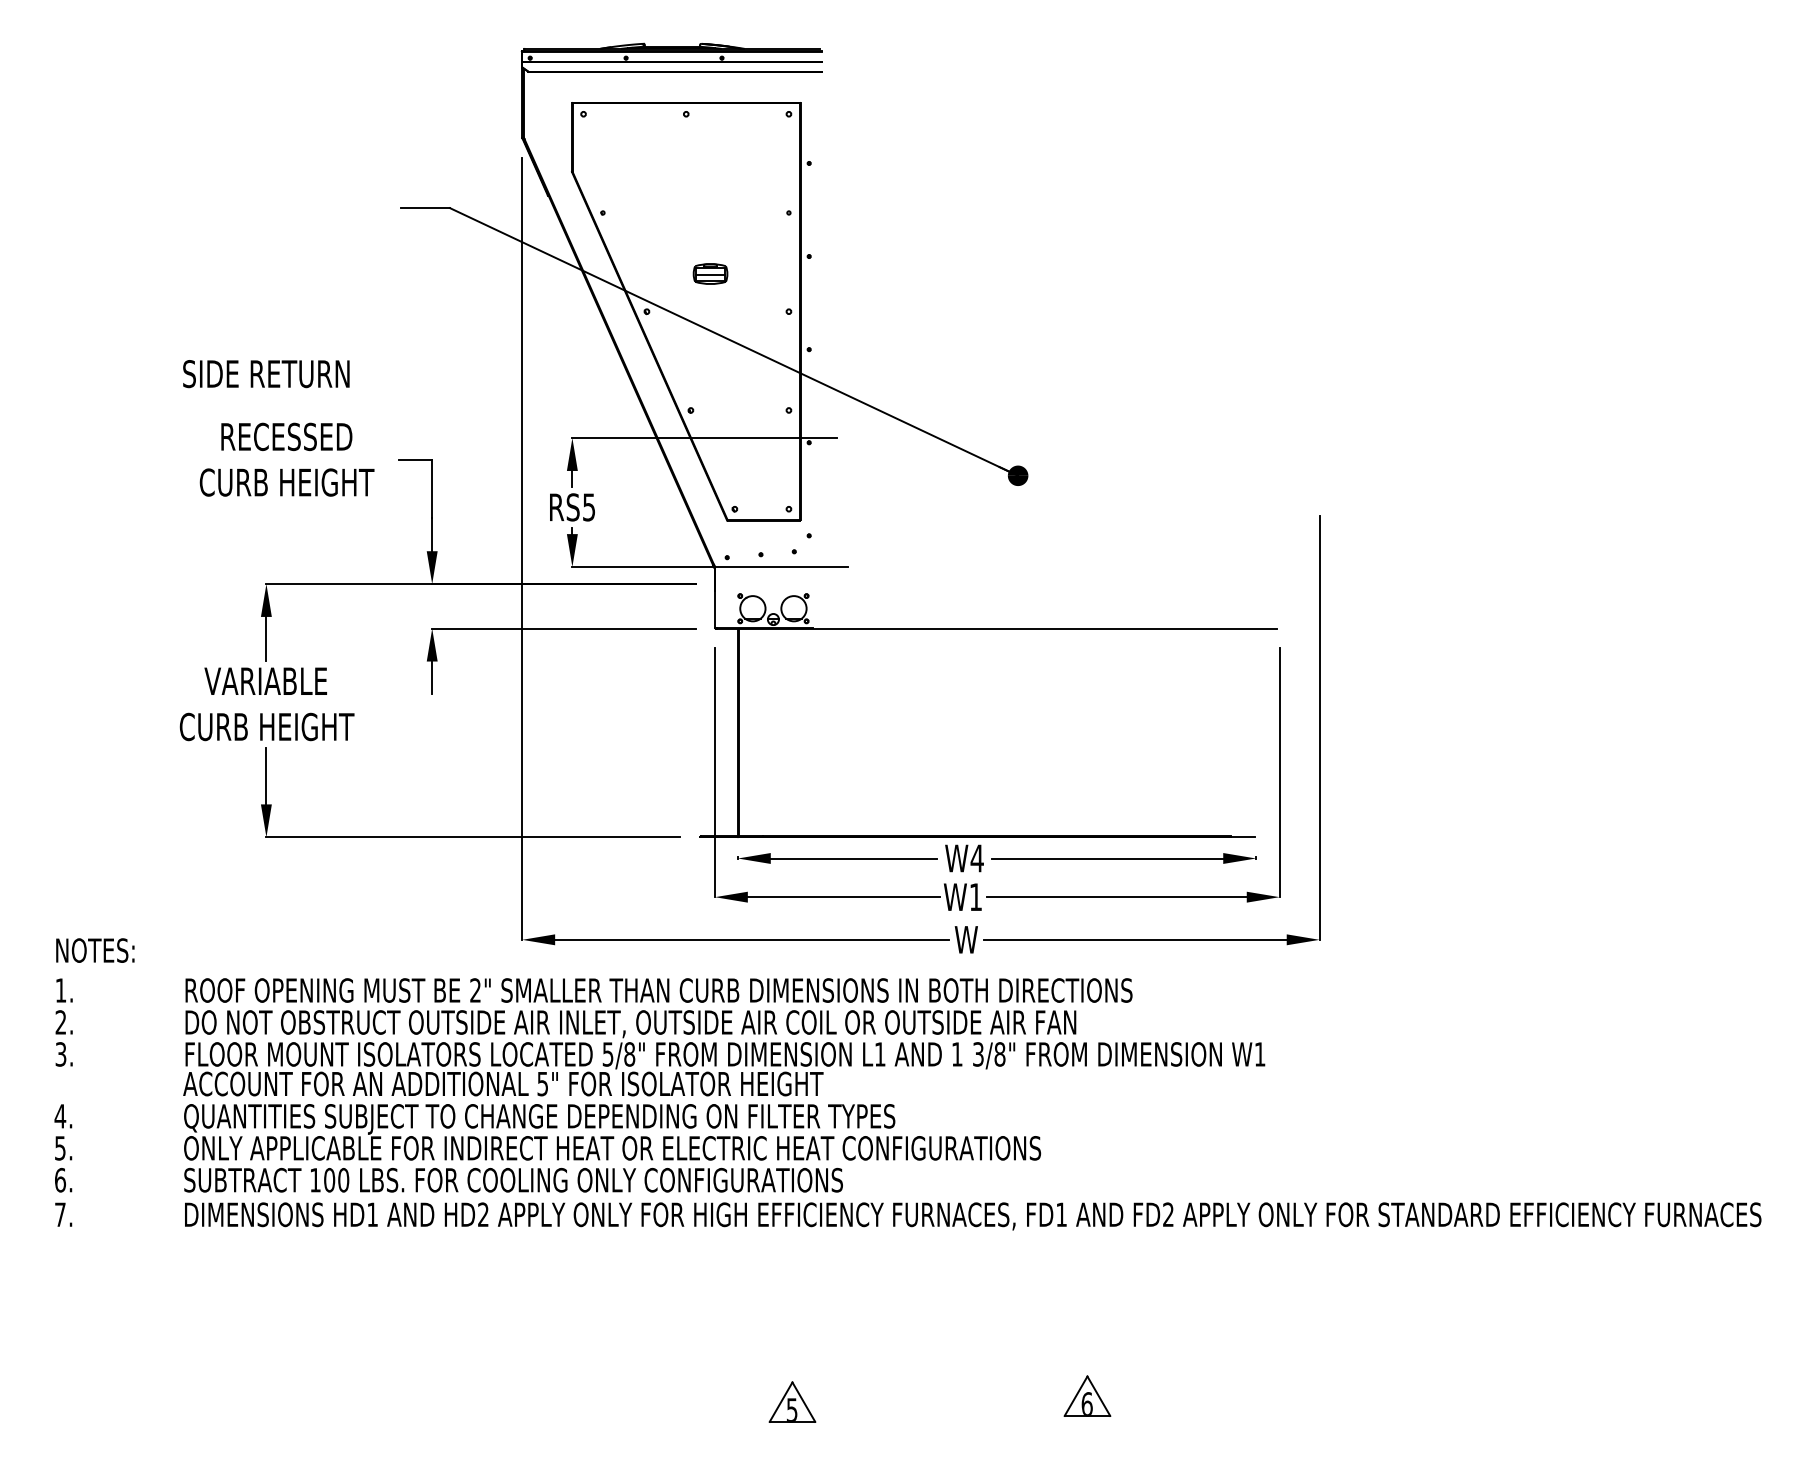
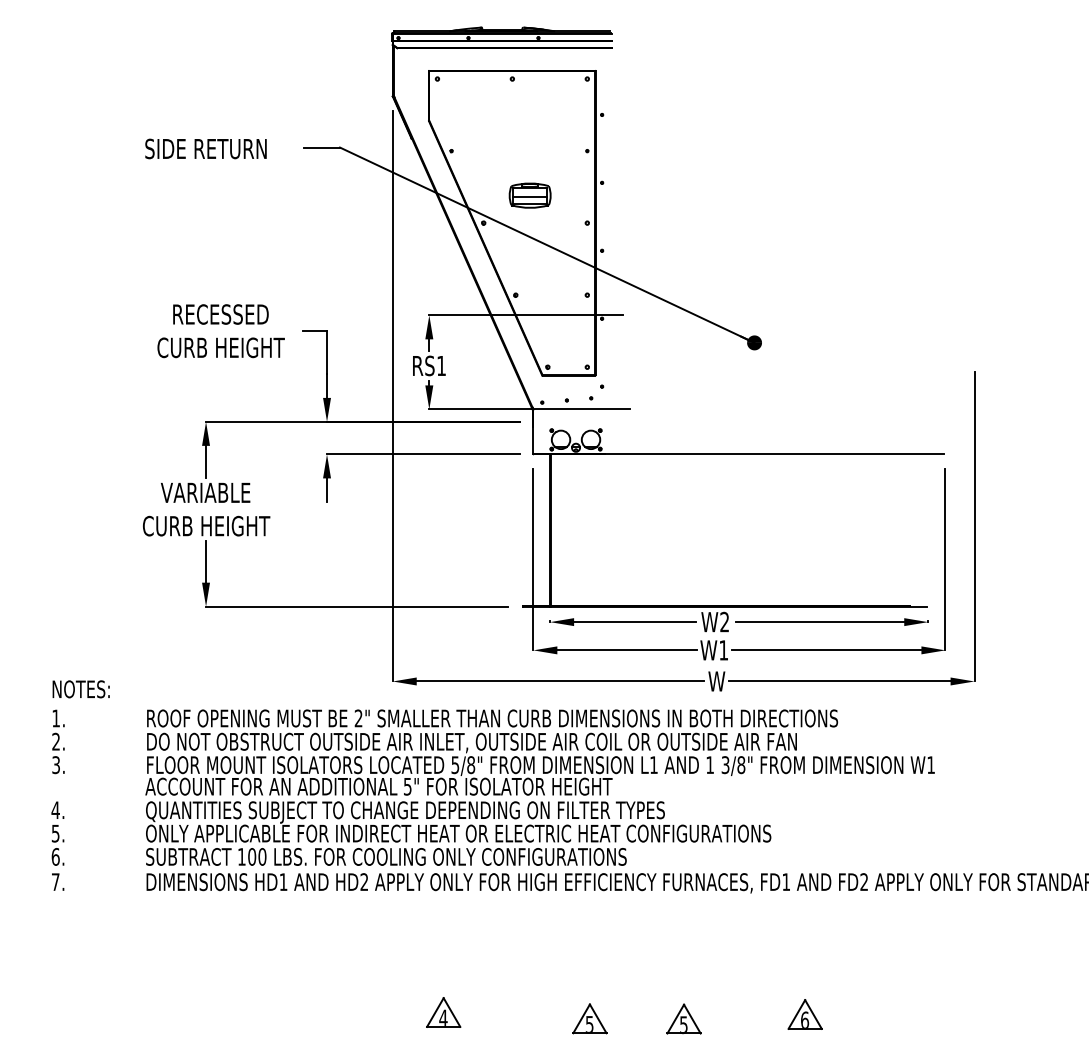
part: (710, 273) -> (530, 195), size x1.67
text: (266, 374) -> (206, 149), moved
text: (588, 507) -> (441, 366), RS5 -> RS1
text: (976, 858) -> (724, 622), W4 -> W2
part: (591, 1393) -> (443, 1012), added
part: (921, 1402) -> (684, 1019), added

